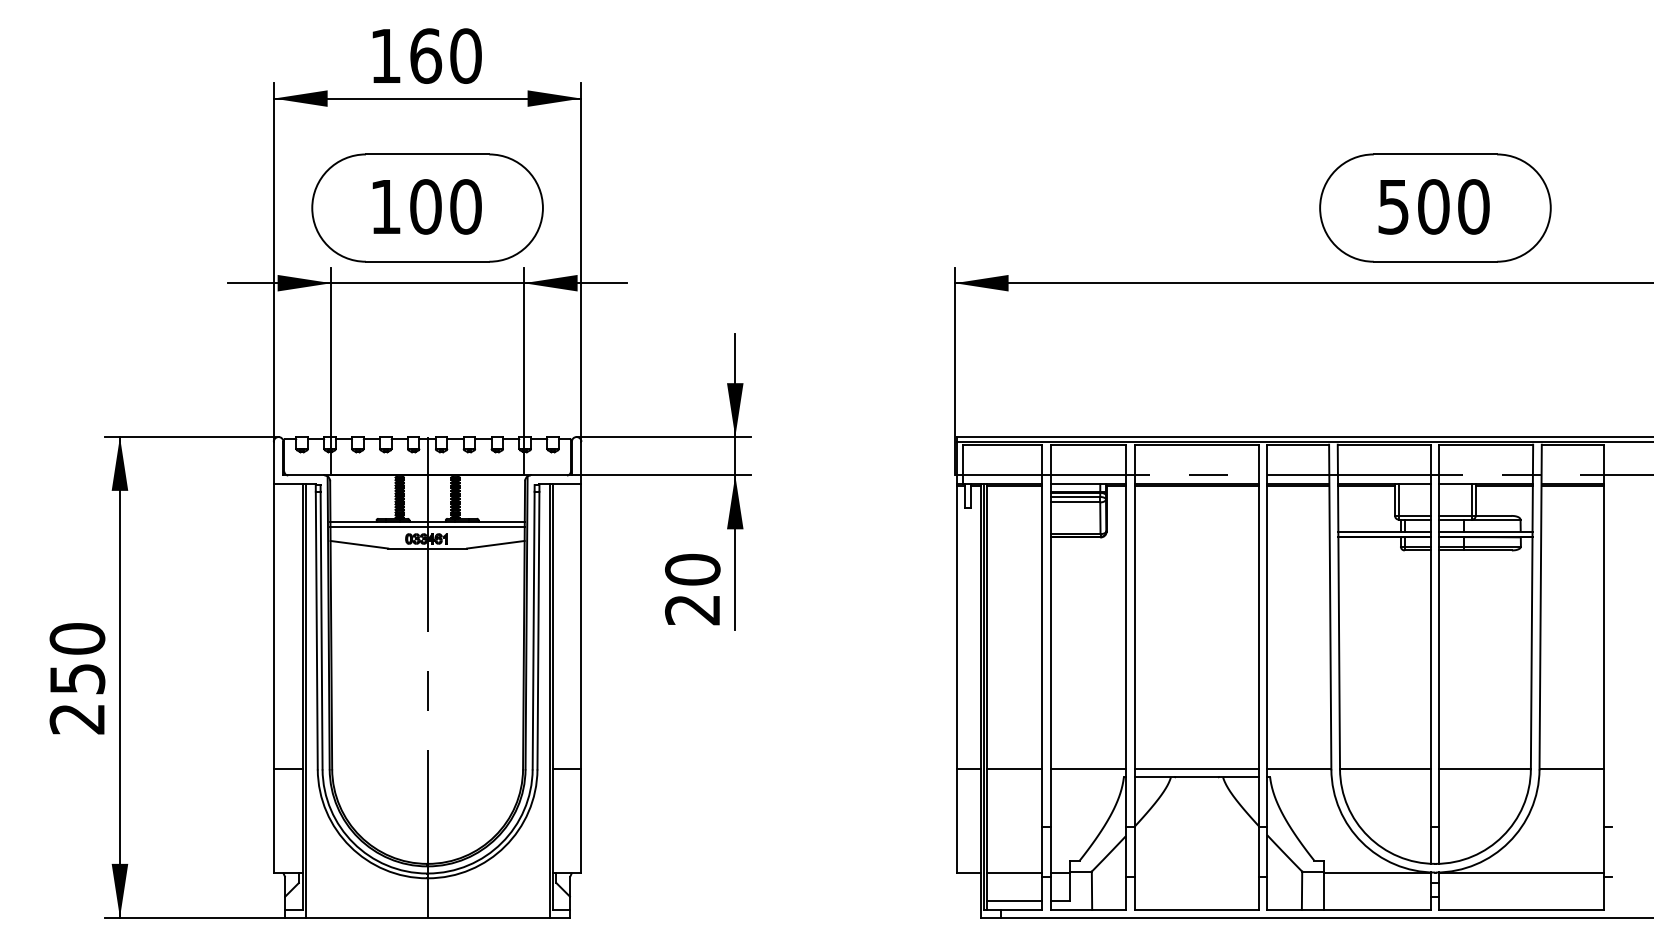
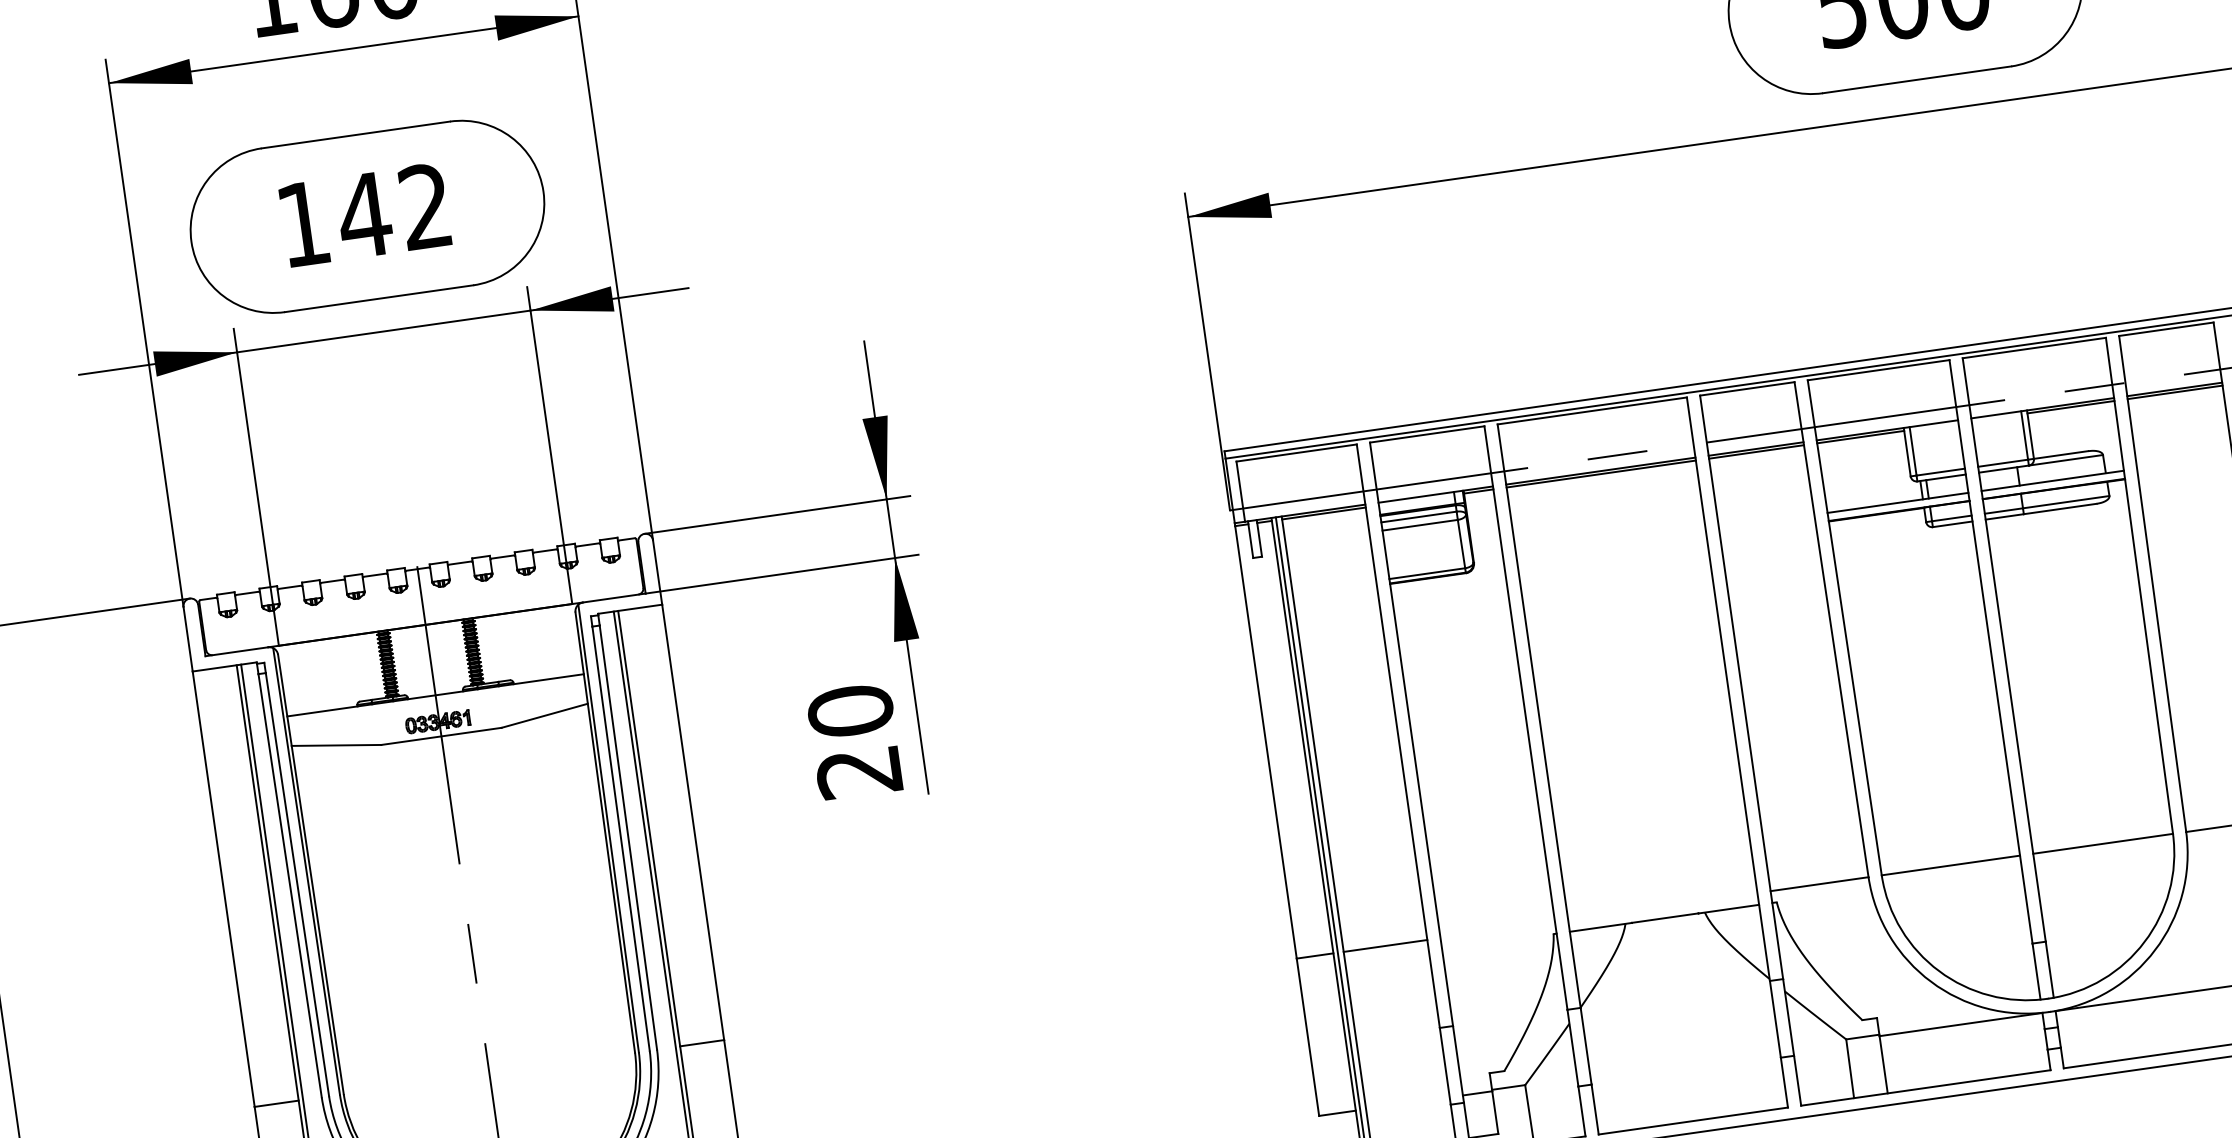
text: (445, 206) -> (394, 210), 100 -> 142
line: (427, 527) -> (436, 704), removed
line: (1087, 769) -> (1496, 930), removed
line: (1196, 769) -> (1662, 906), removed
line: (1014, 872) -> (1407, 1103), removed

